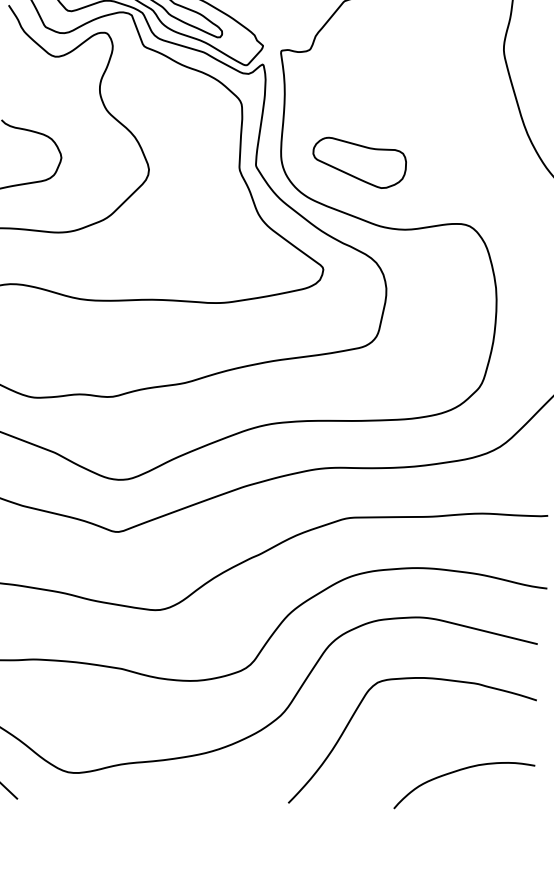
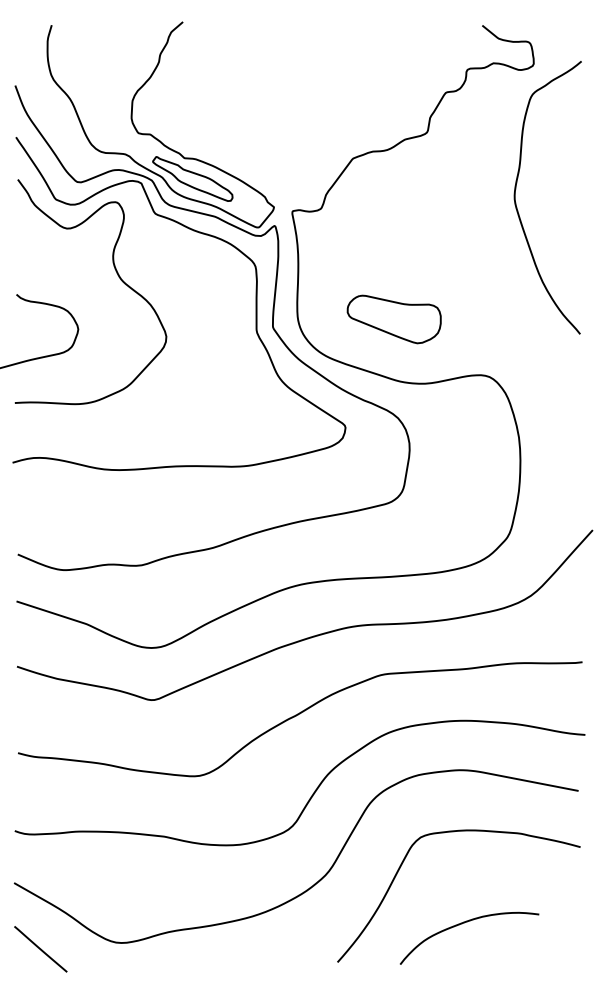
part: (358, 163) -> (393, 319), moved
curve: (458, 771) -> (462, 924), moved

